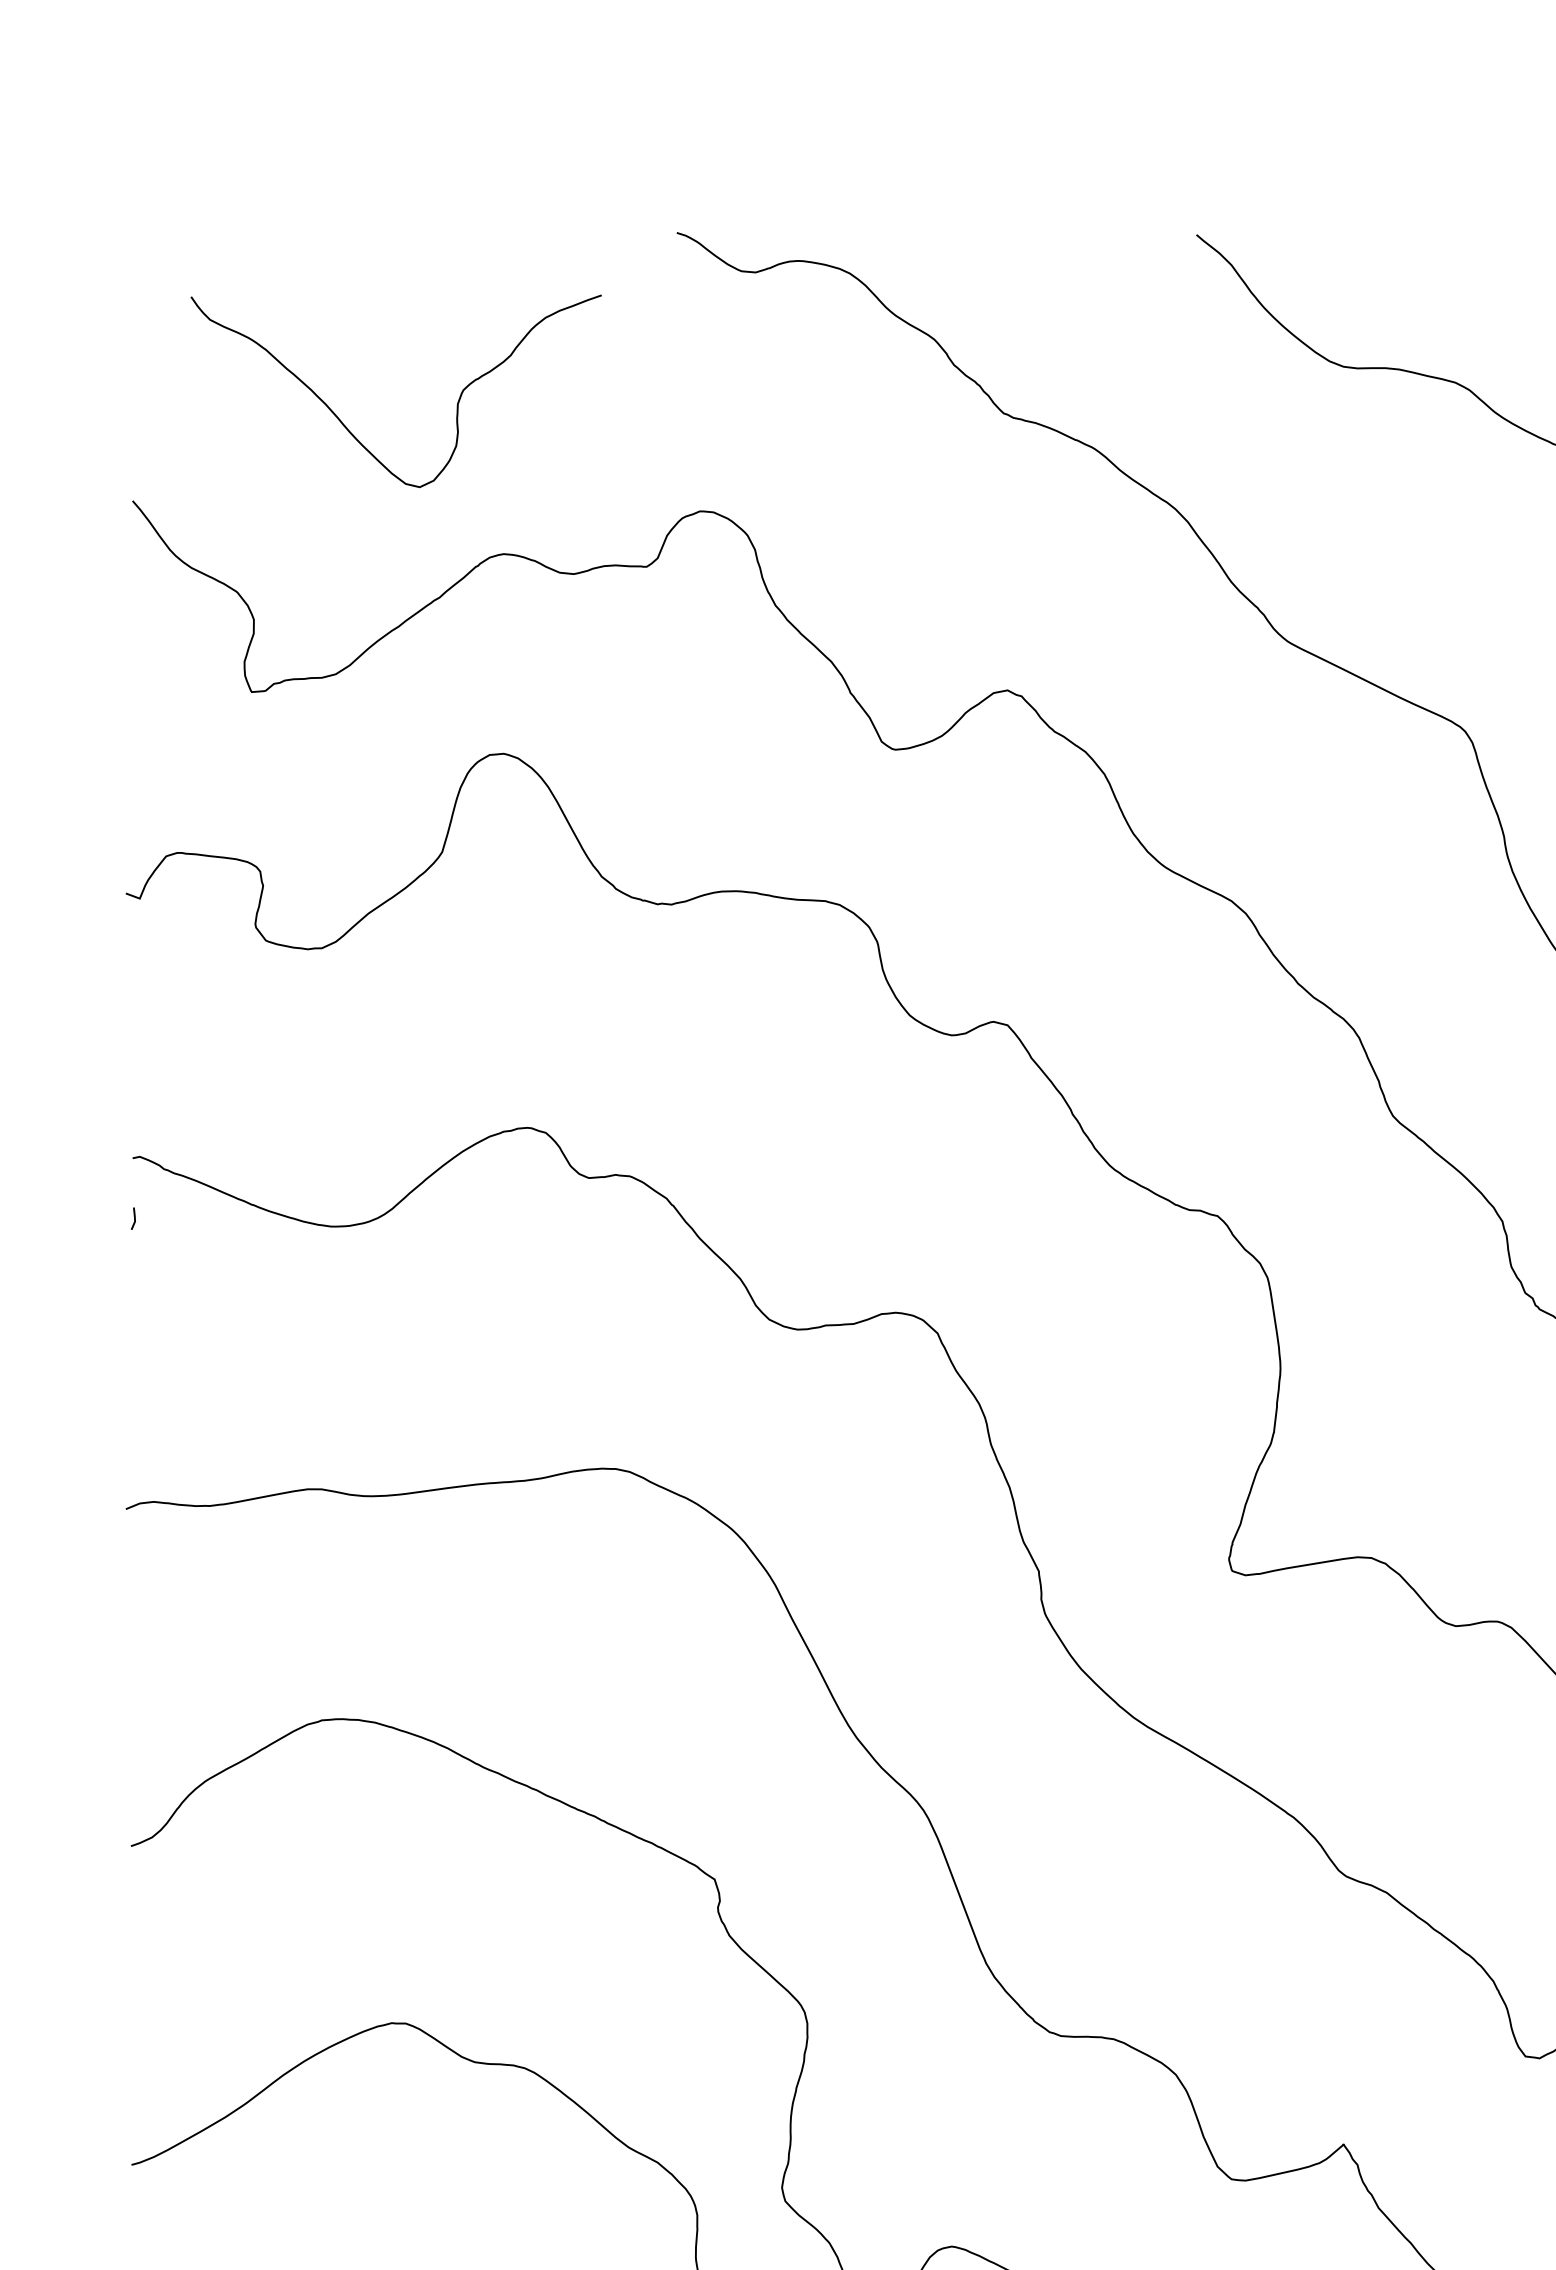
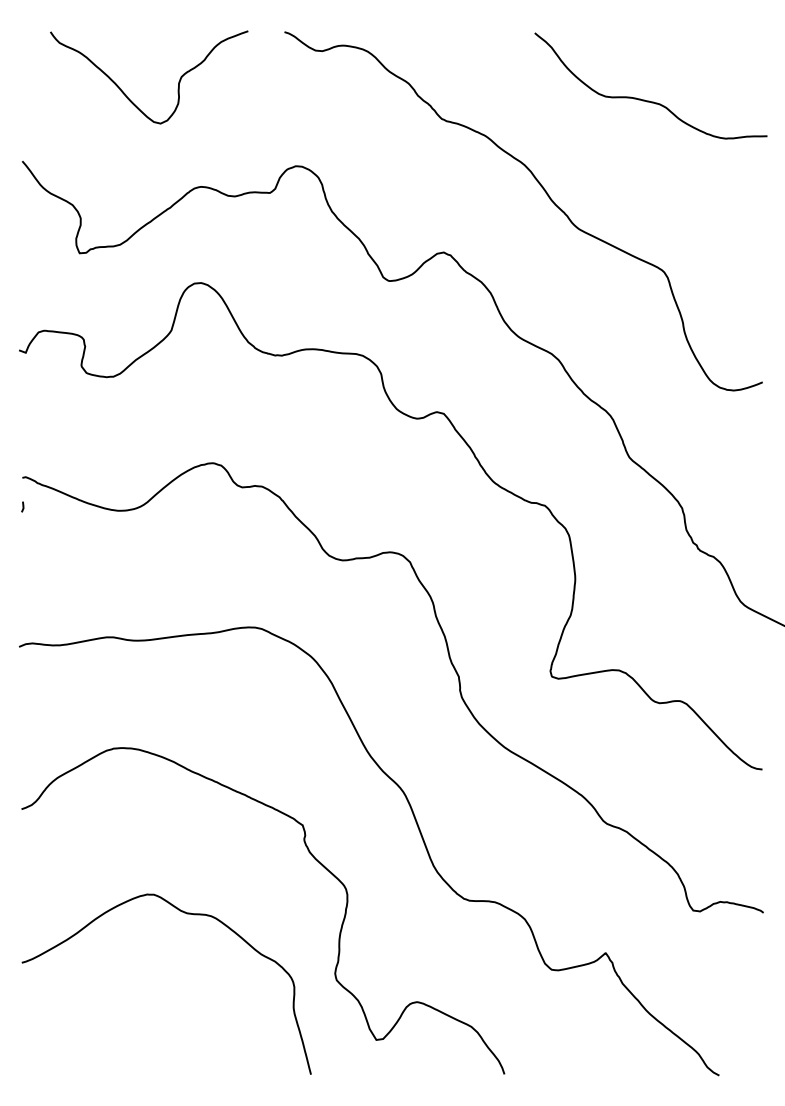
curve: (346, 424) -> (125, 93), moved

